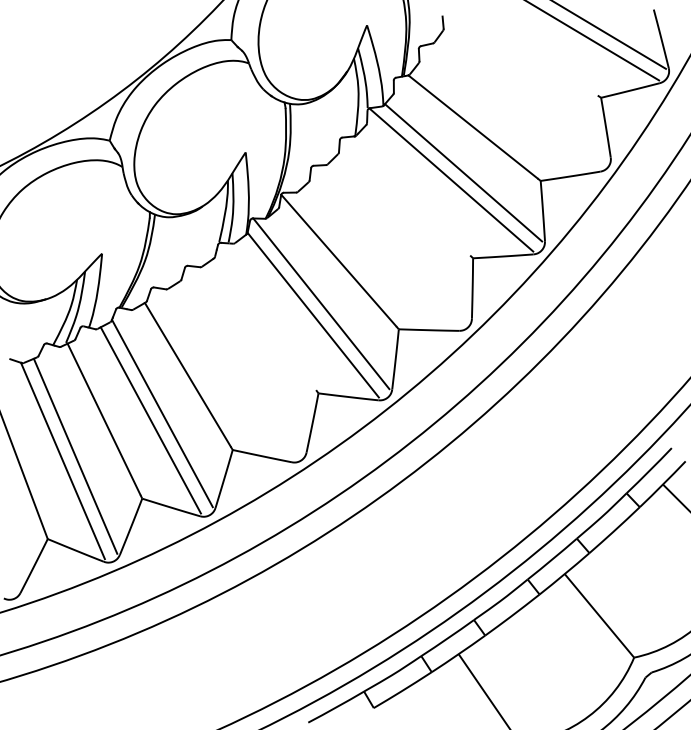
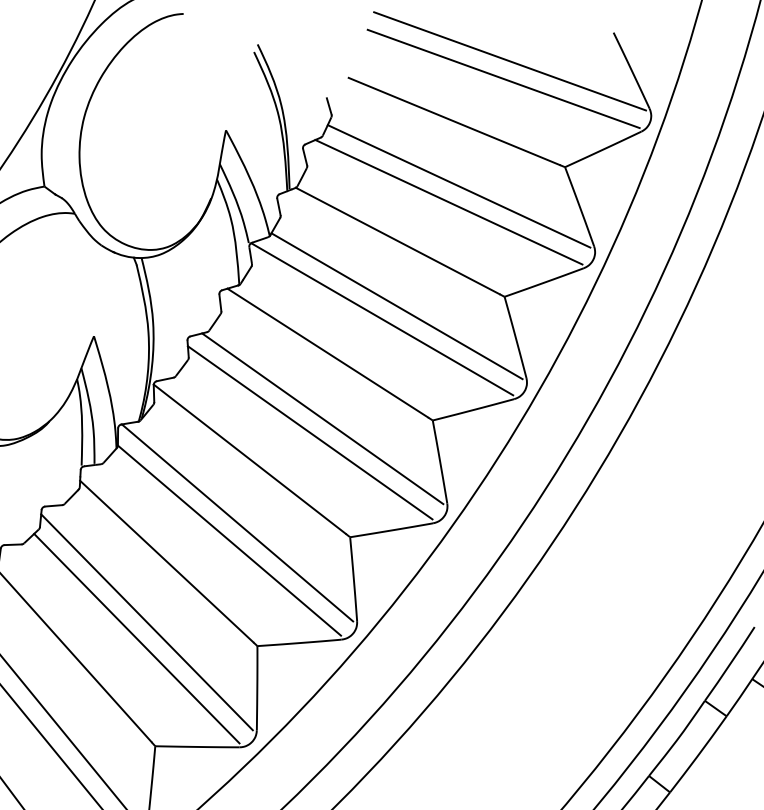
line: (528, 50) -> (453, 121), added
line: (523, 96) -> (458, 186), added
line: (514, 106) -> (449, 202), added
line: (408, 196) -> (328, 353), added
line: (395, 241) -> (322, 418), added
line: (384, 250) -> (309, 433), added
line: (266, 321) -> (167, 561), added
line: (243, 361) -> (146, 622), added
line: (234, 371) -> (136, 638), added

